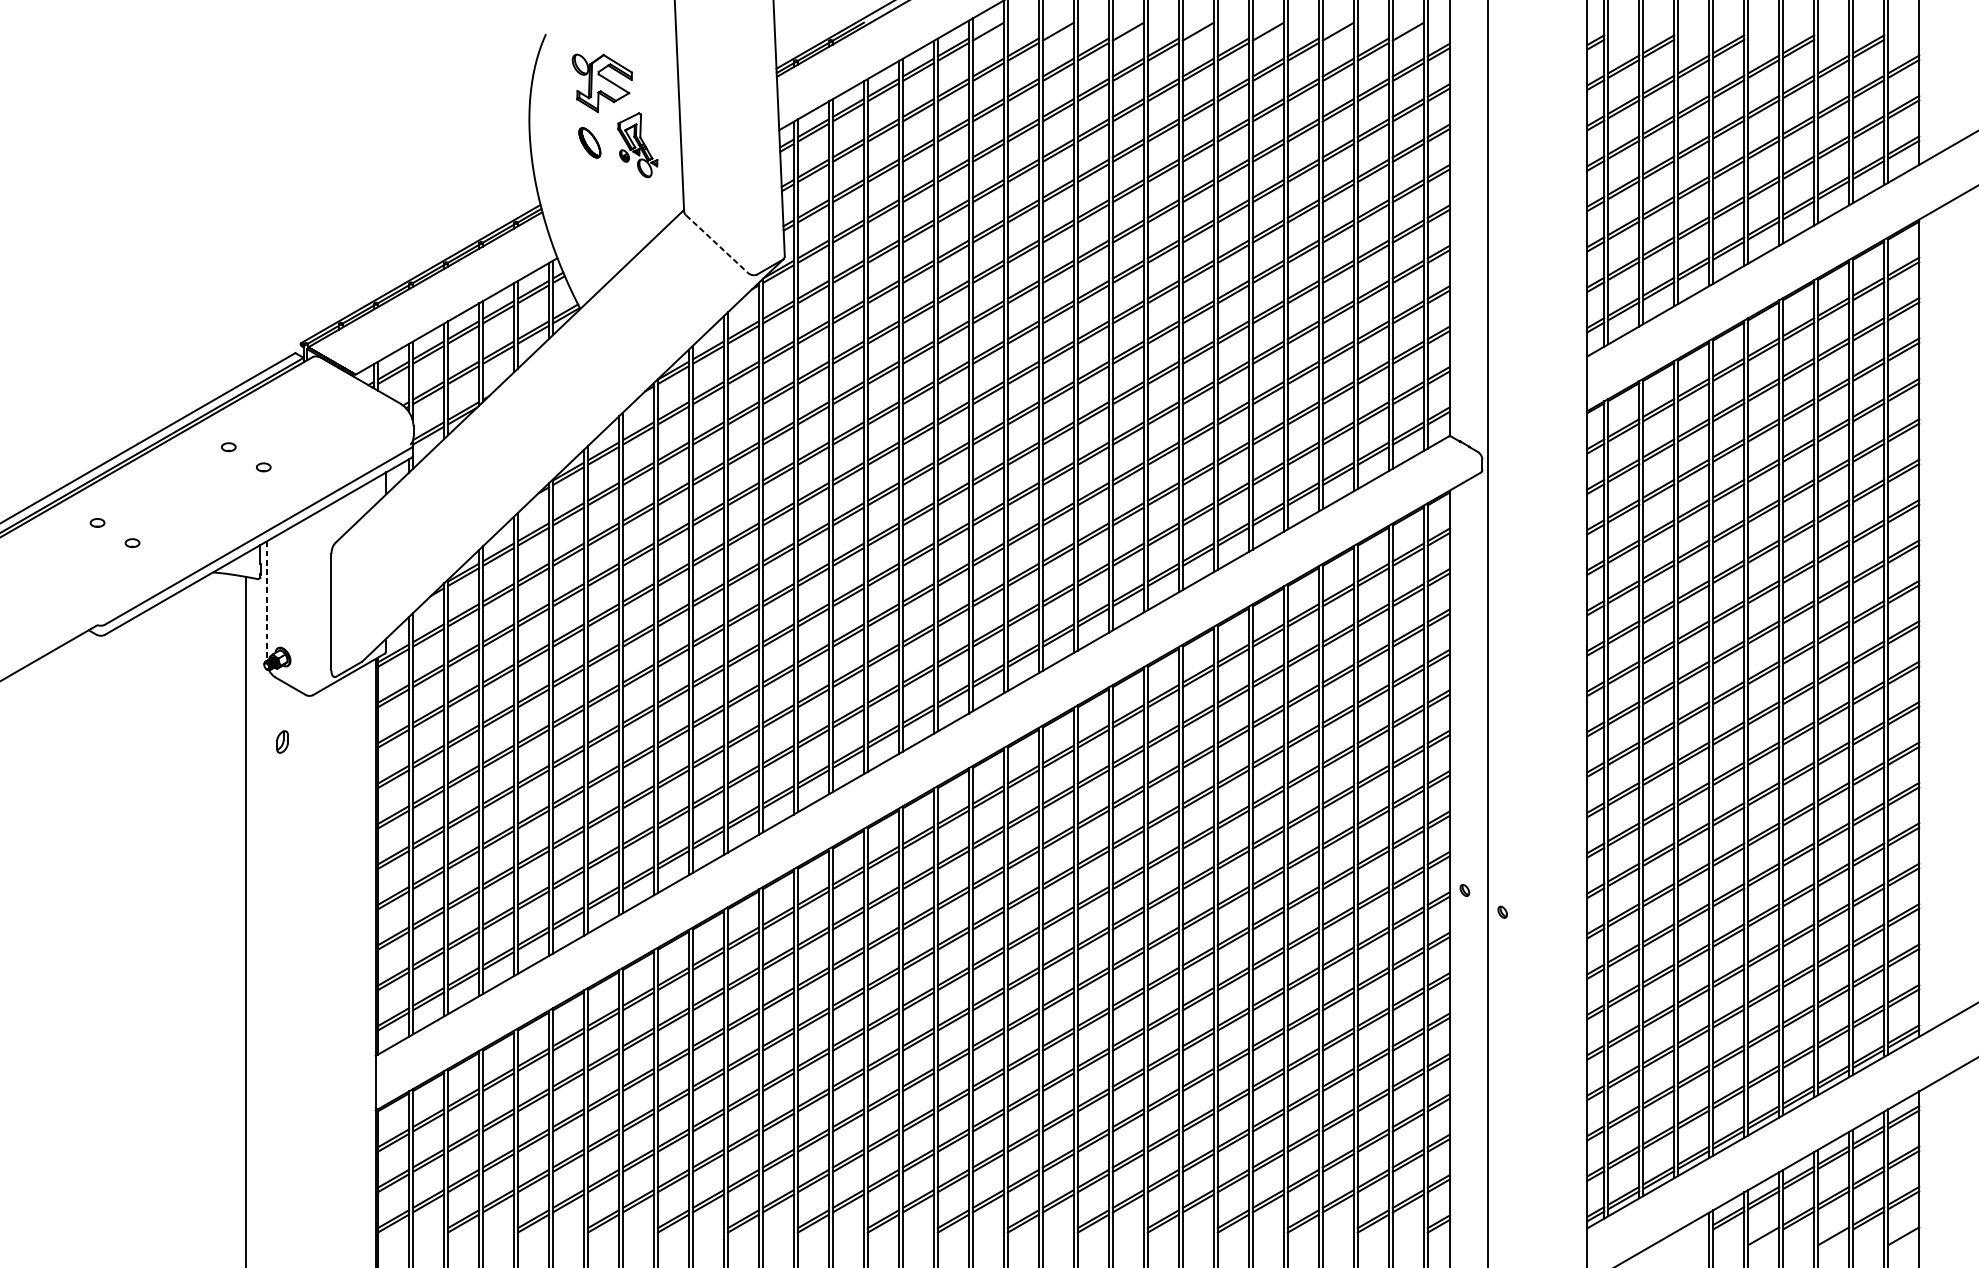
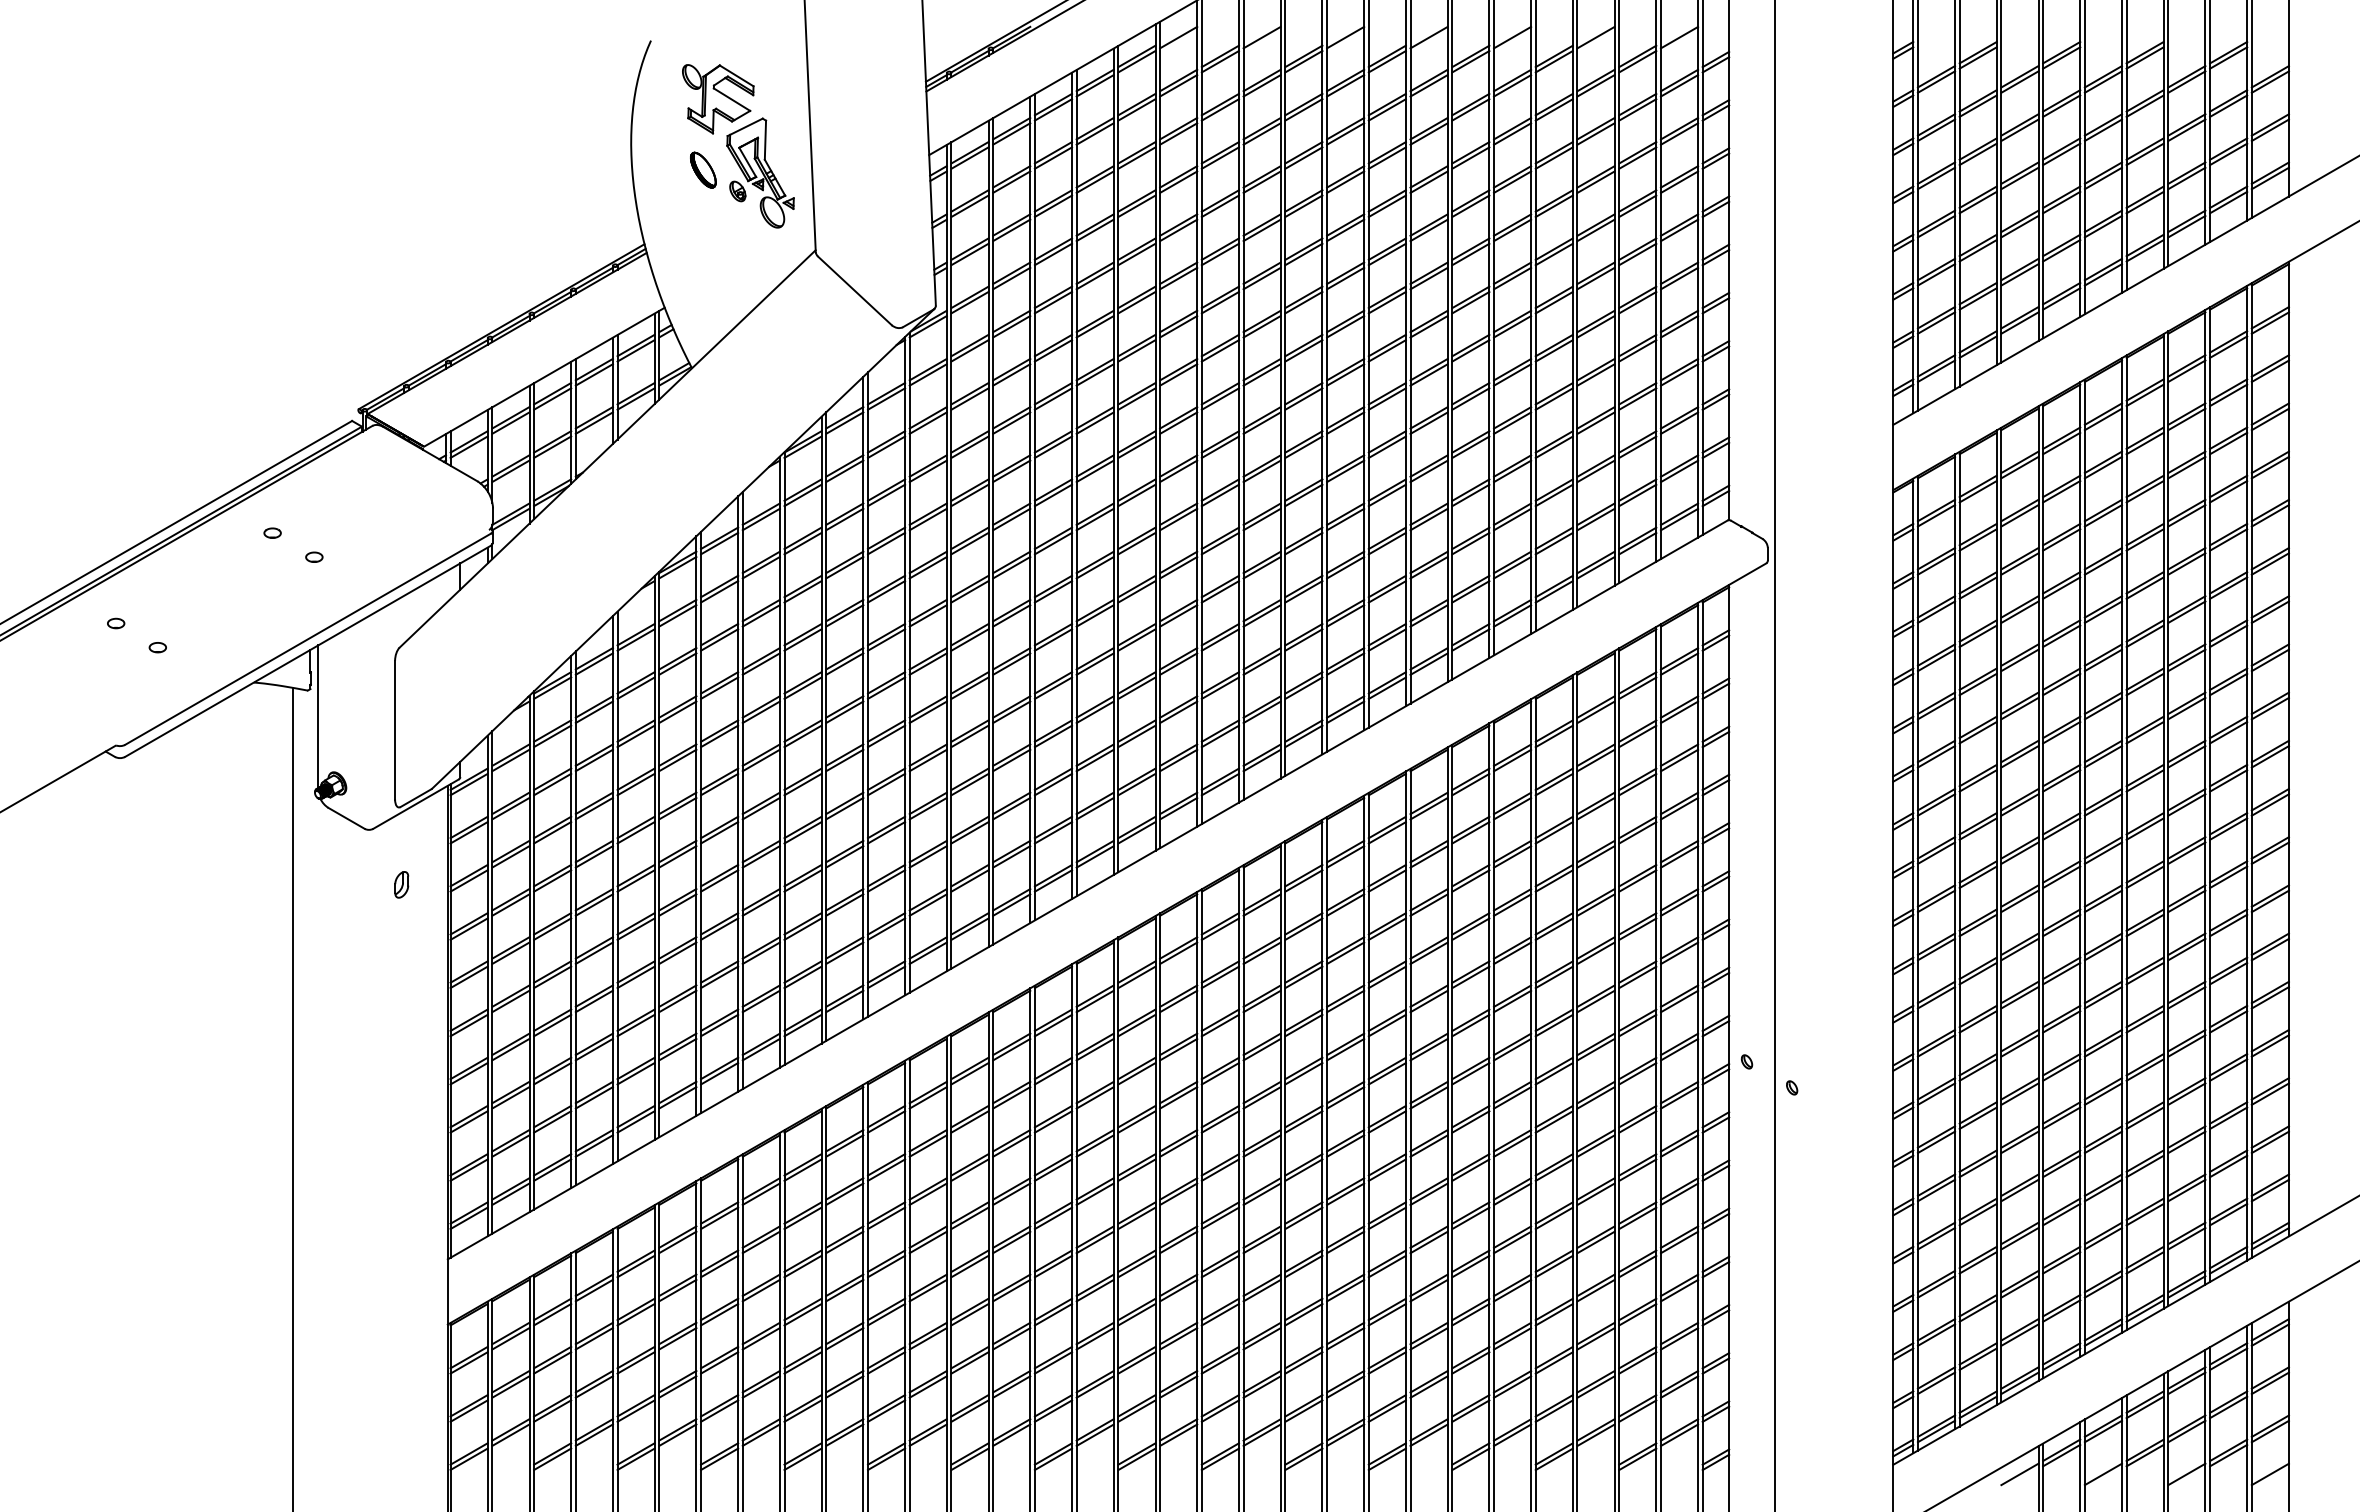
part: (637, 144) -> (760, 172), size x1.43
line: (717, 244) -> (855, 291), dashed -> solid
line: (267, 601) -> (318, 717), dashed -> solid
part: (282, 741) -> (401, 884), moved
line: (1693, 1236) -> (2019, 1474), added

